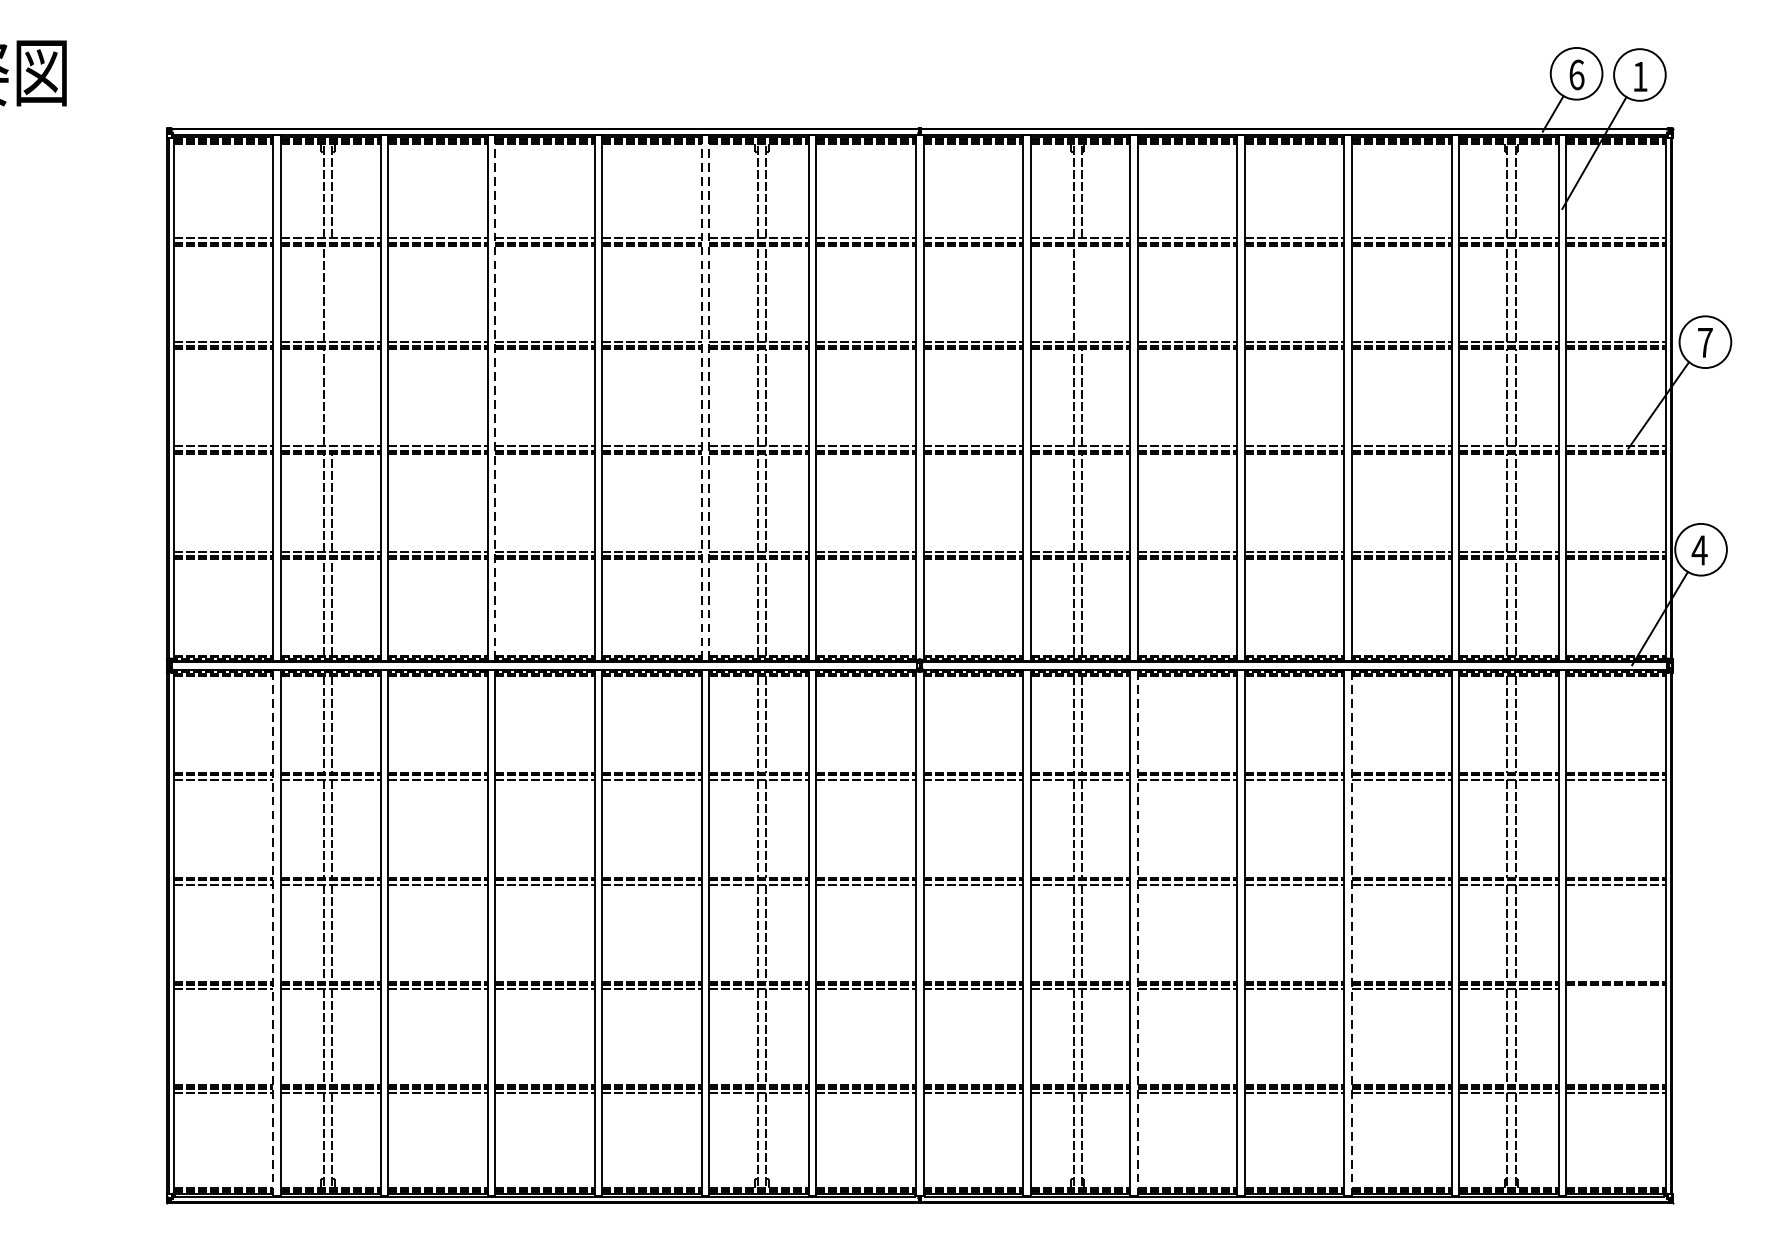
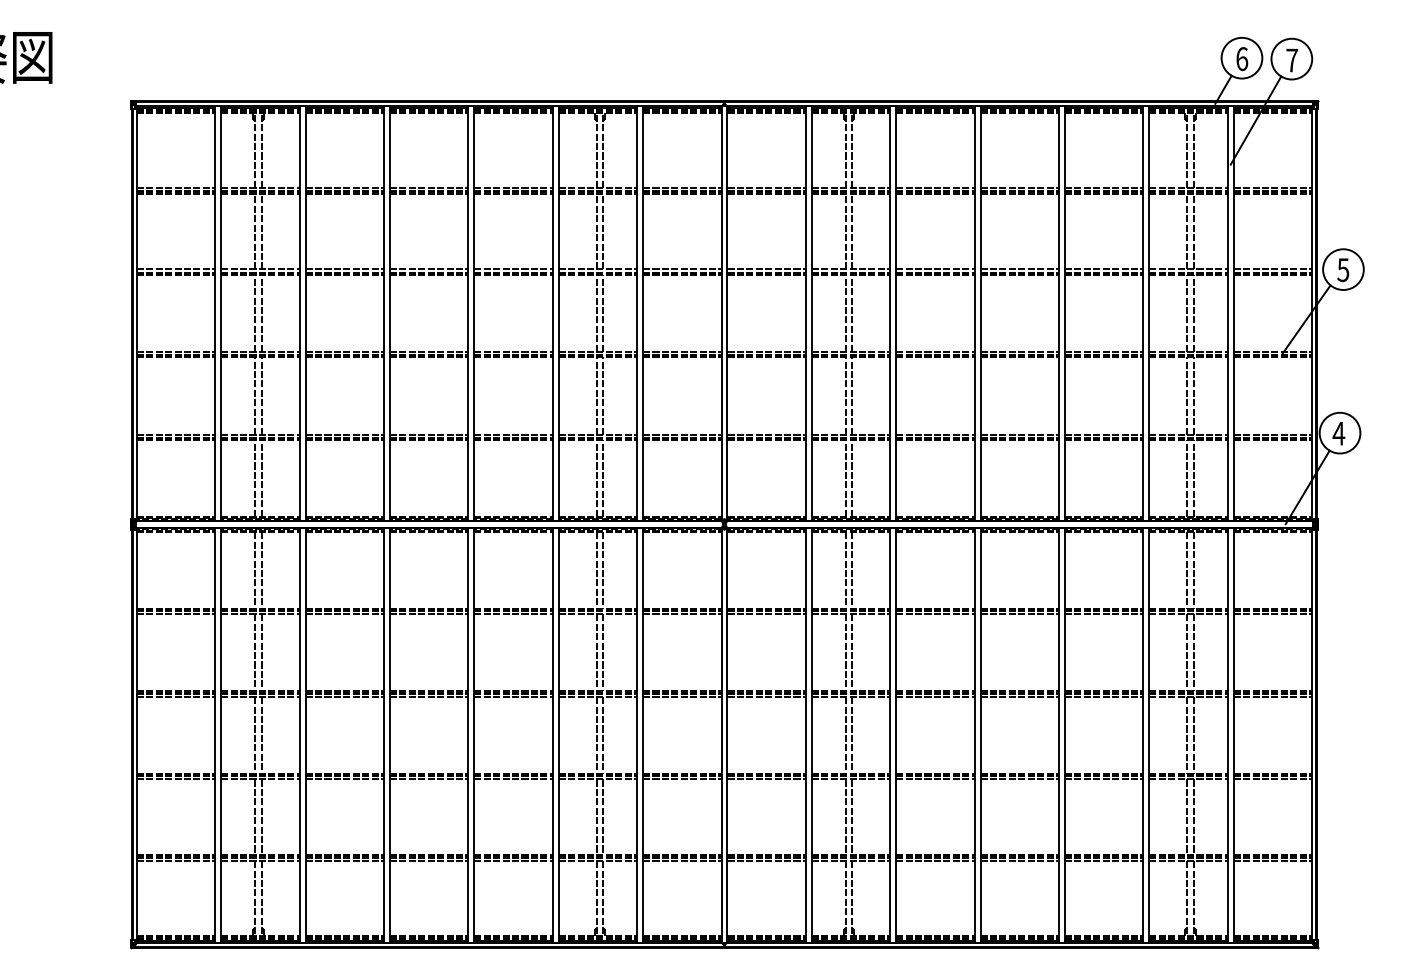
text: (1640, 76) -> (1292, 60), 1 -> 7
line: (332, 293) -> (261, 231), added
line: (1082, 293) -> (852, 231), added
text: (1705, 343) -> (1343, 270), 7 -> 5
line: (332, 397) -> (261, 313), added
line: (494, 399) -> (389, 314), dashed -> solid
line: (701, 399) -> (552, 314), dashed -> solid
line: (709, 399) -> (558, 314), dashed -> solid
line: (273, 932) -> (215, 734), dashed -> solid
line: (1138, 932) -> (896, 734), dashed -> solid
line: (1351, 932) -> (1064, 734), dashed -> solid
line: (1615, 989) -> (1272, 779), added

